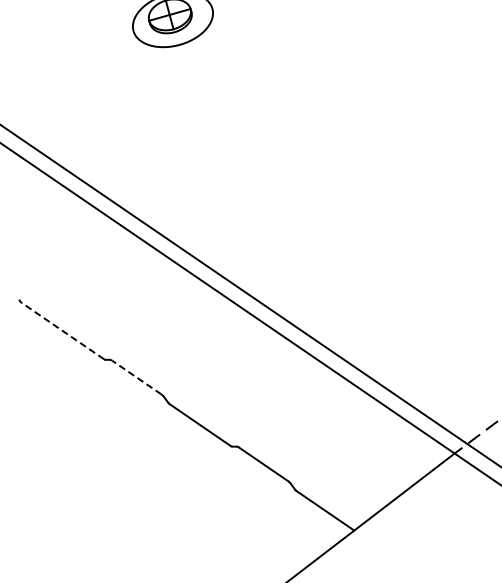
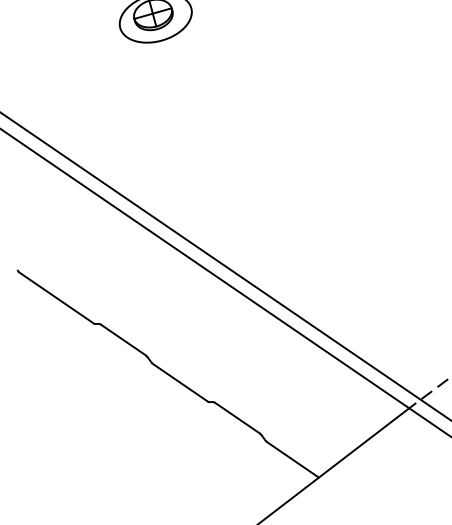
line: (62, 331) -> (56, 298), dashed -> solid
line: (136, 377) -> (122, 339), dashed -> solid

